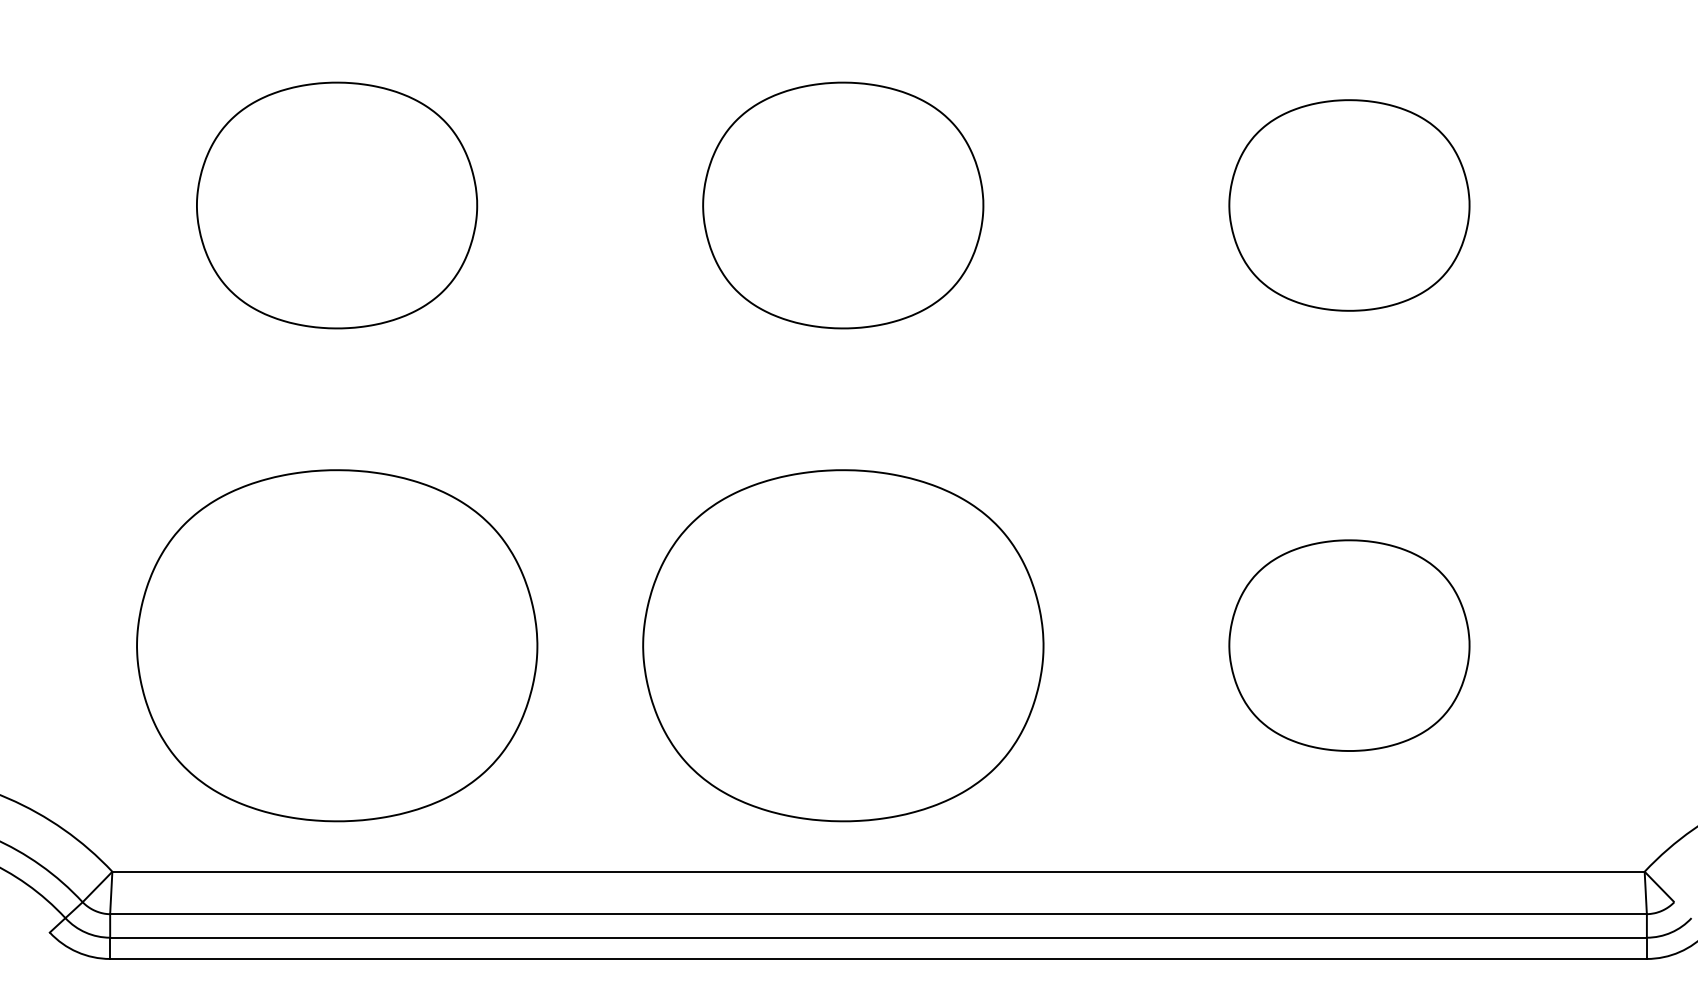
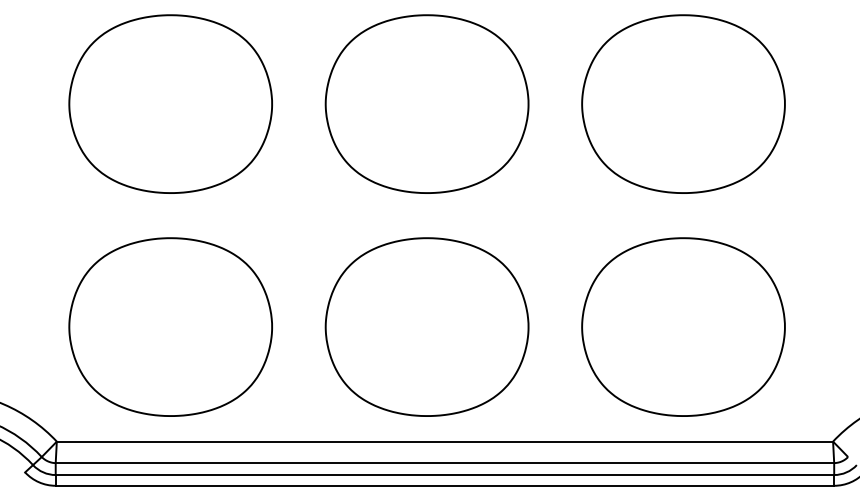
part: (336, 204) -> (170, 103), size x1.43
part: (842, 204) -> (426, 103), size x1.43
part: (1349, 204) -> (683, 103), size x1.67
part: (1349, 644) -> (683, 326), size x1.67

